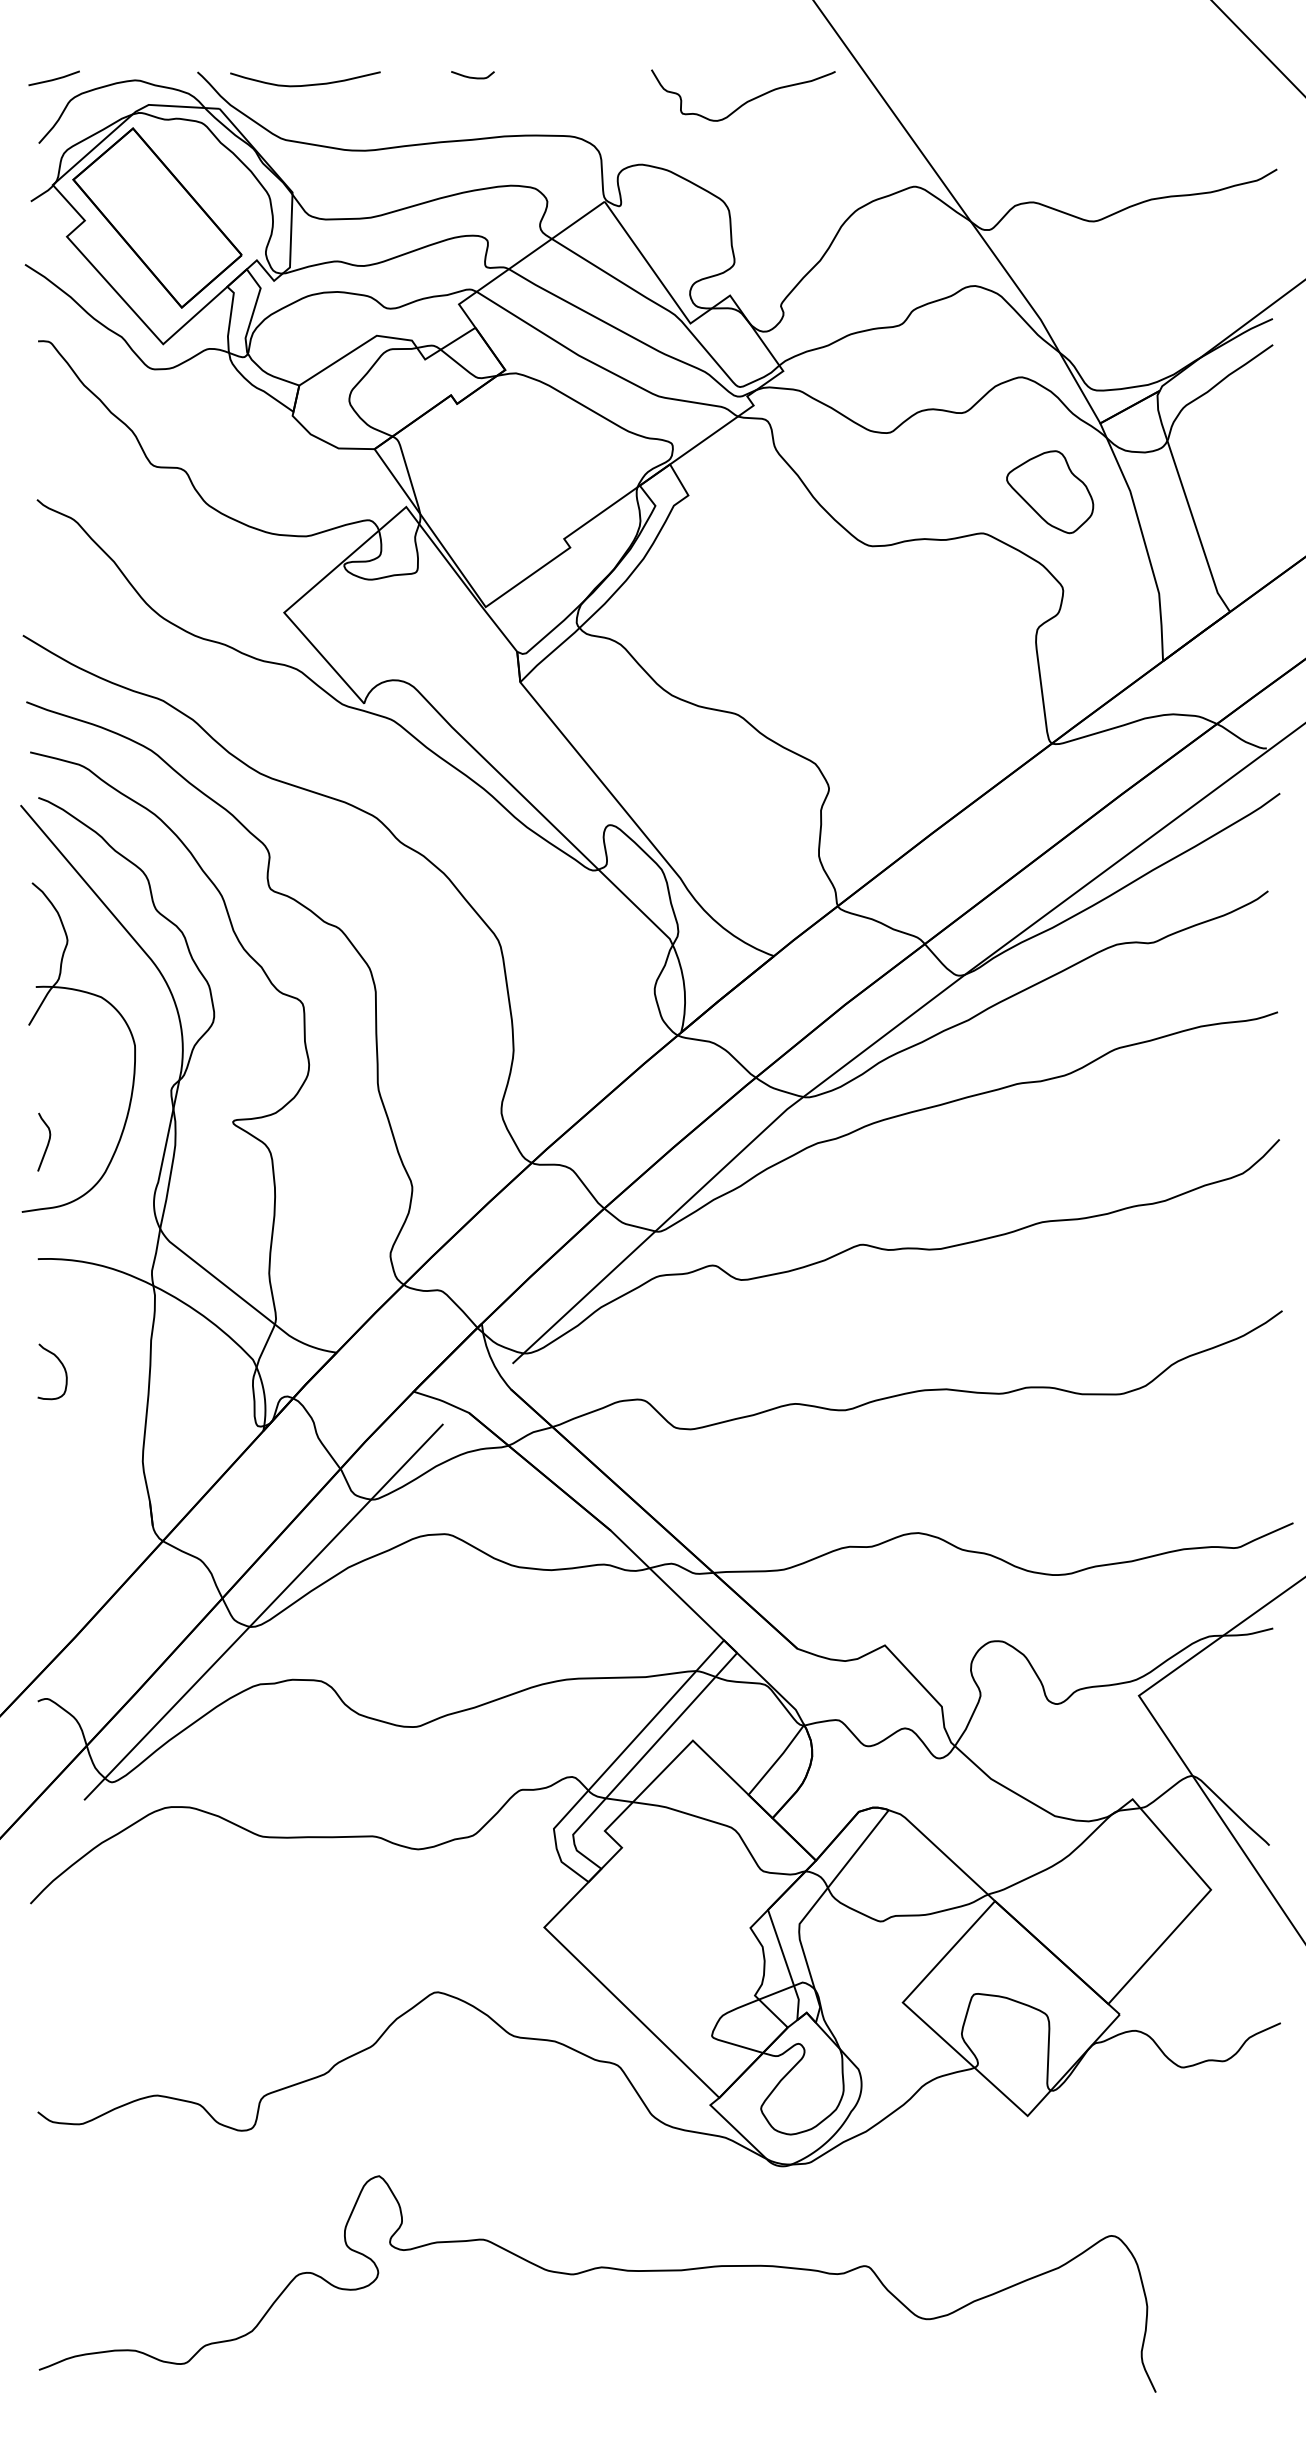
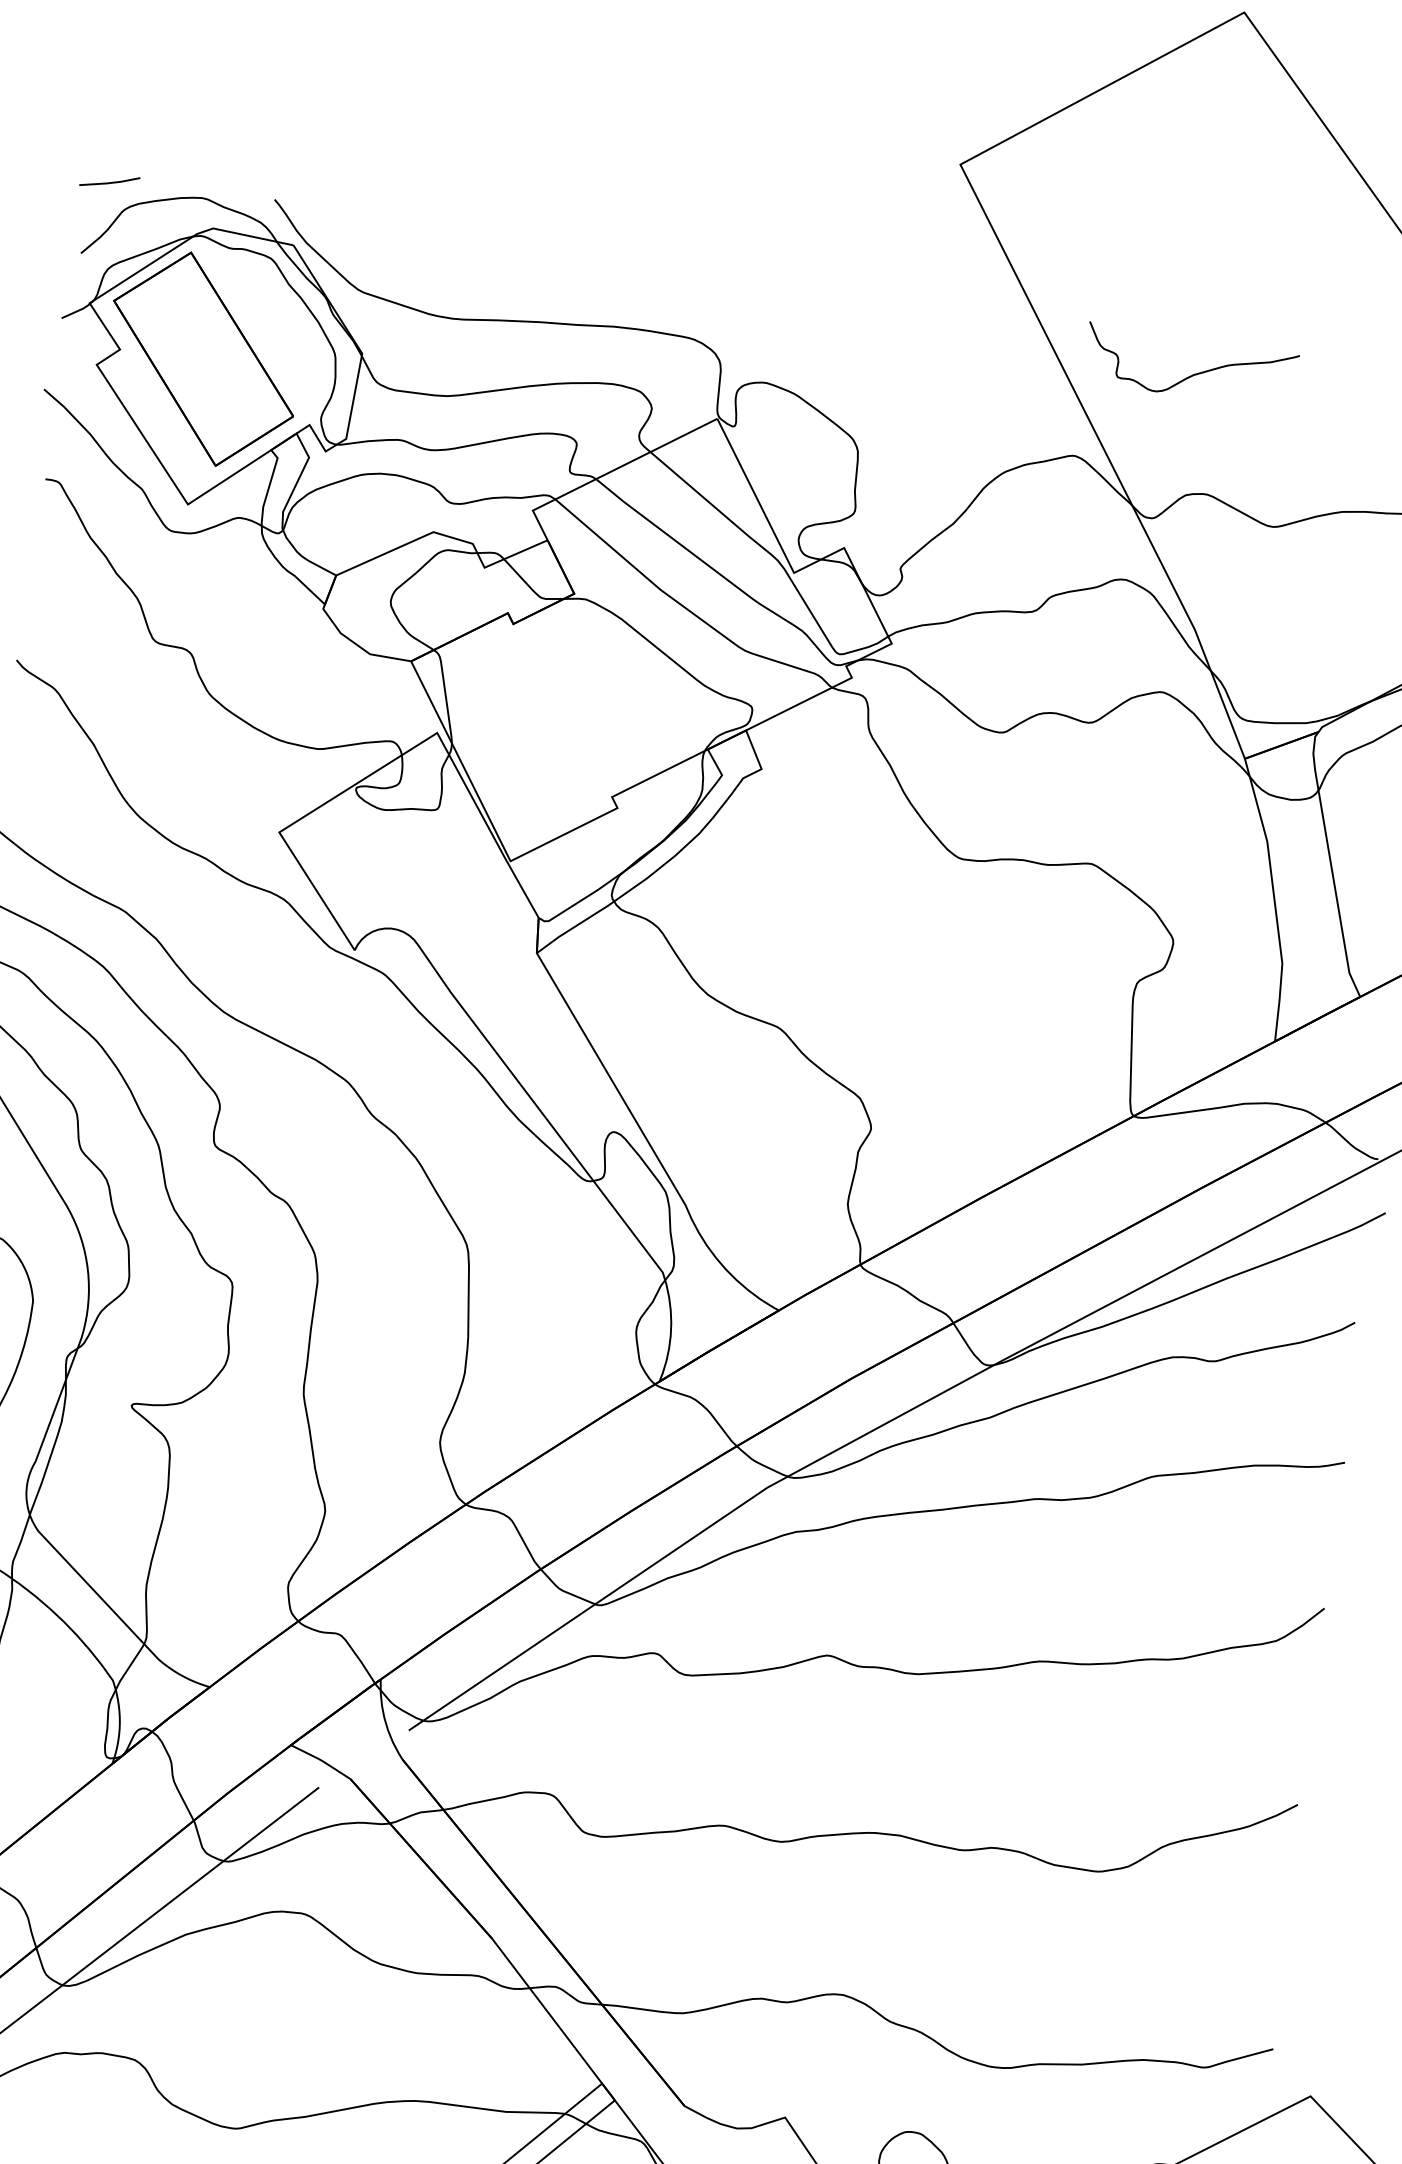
curve: (471, 76) -> (587, 252), removed
curve: (305, 84) -> (395, 232), removed
curve: (747, 100) -> (1194, 373), moved
part: (1050, 492) -> (1175, 829), removed

